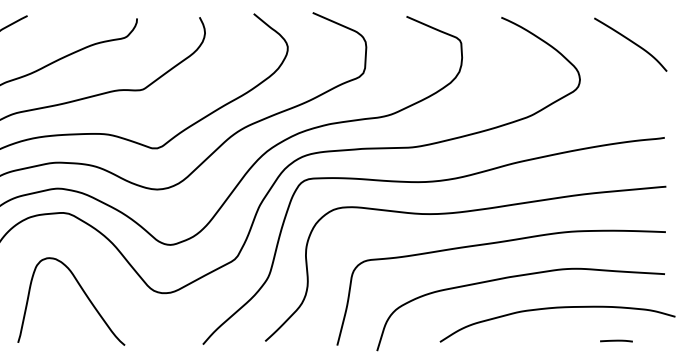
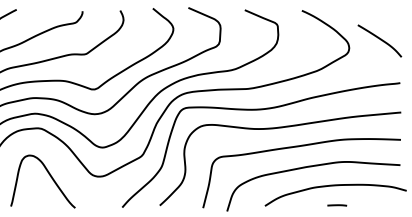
curve: (630, 42) -> (379, 39), moved
line: (616, 341) -> (337, 205), moved

